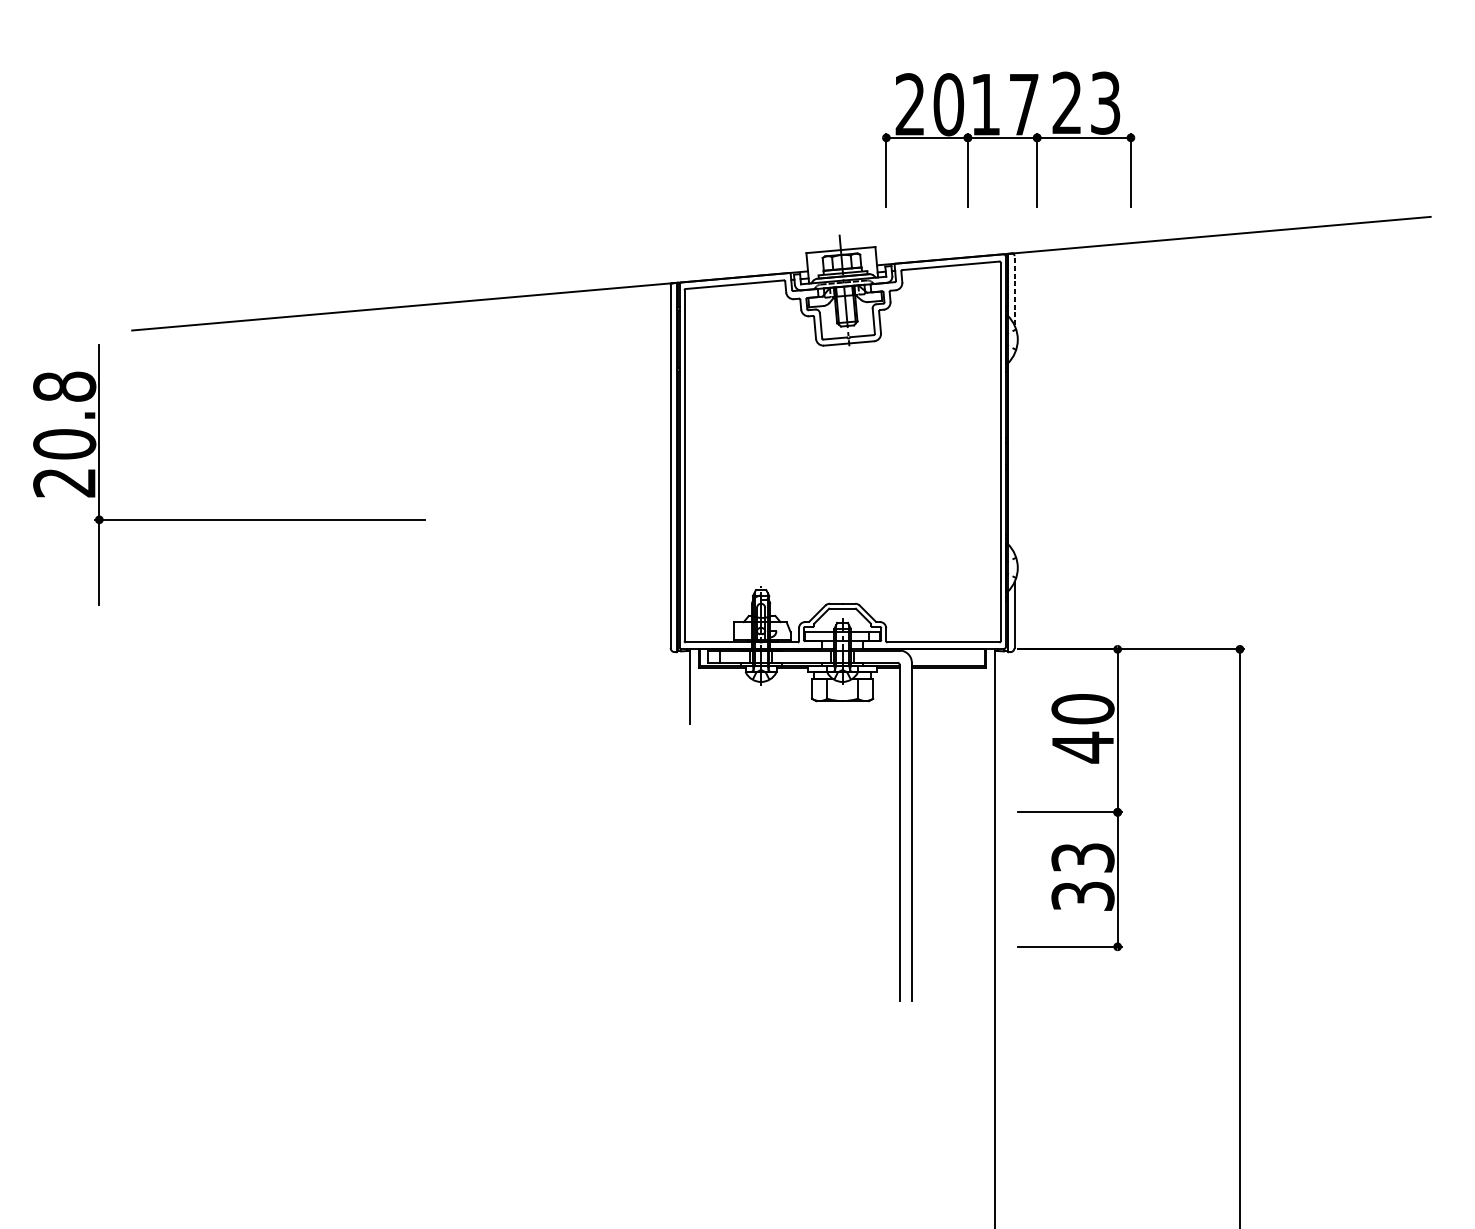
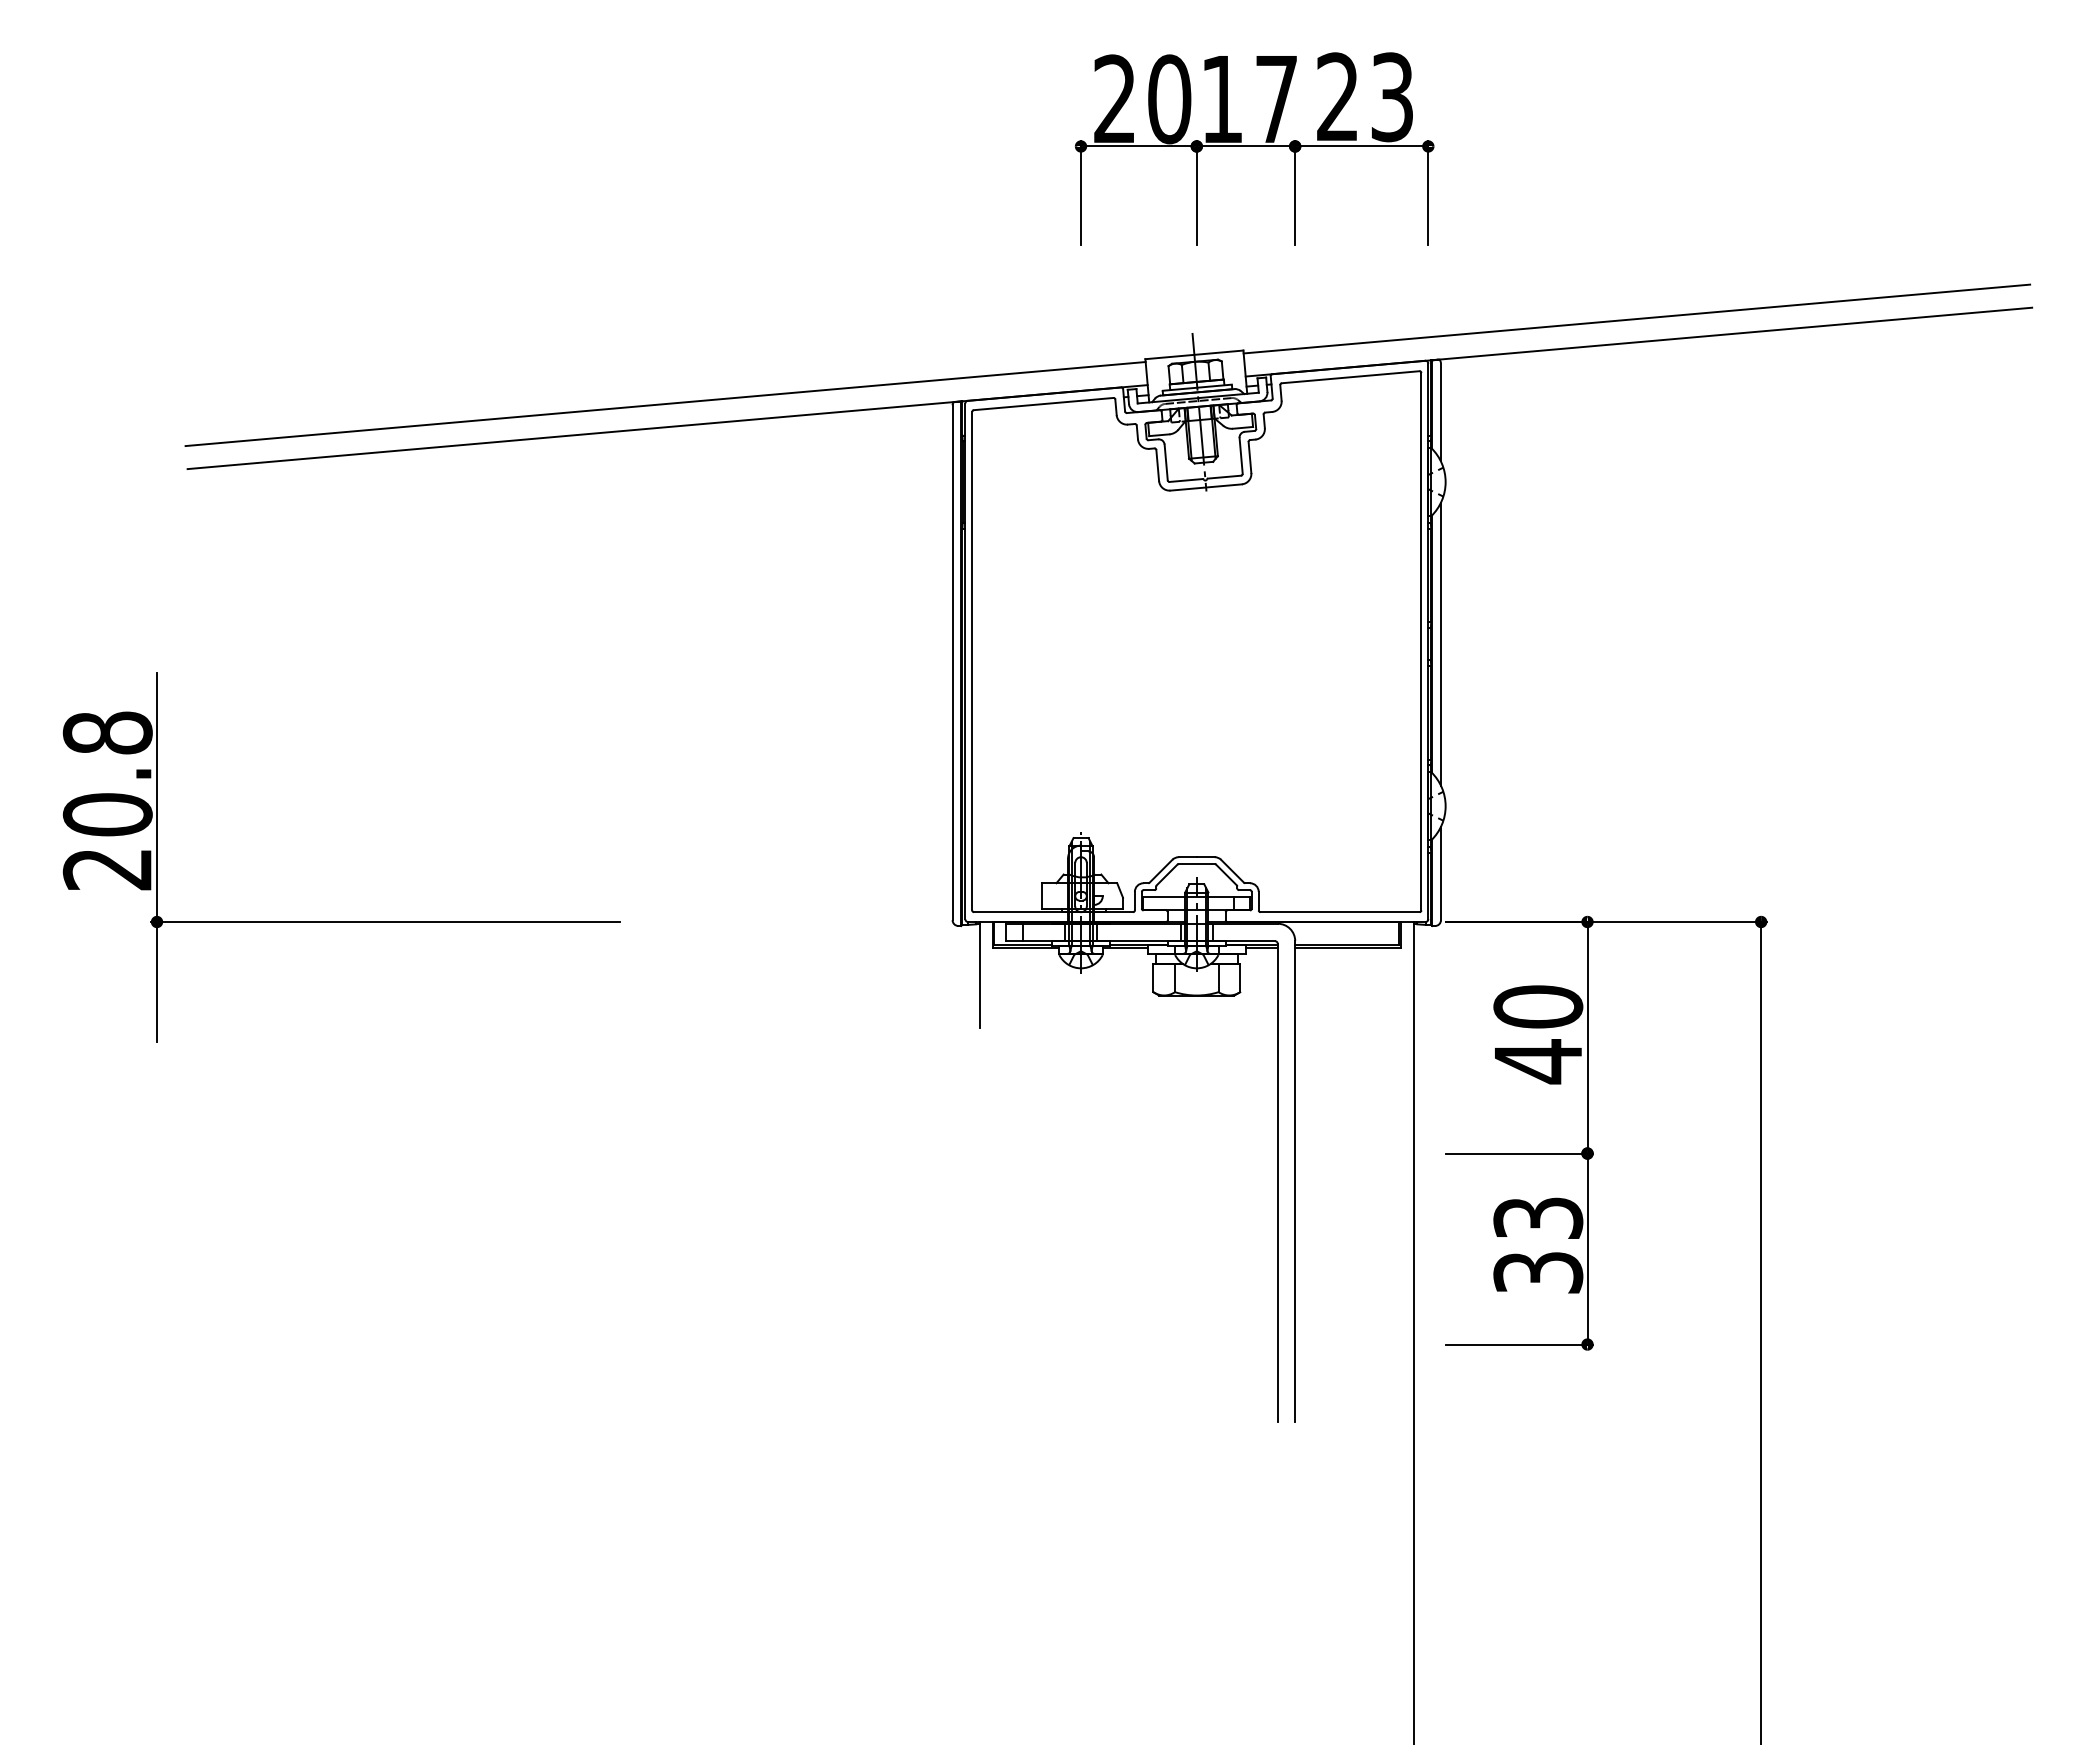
part: (1008, 139) -> (1254, 148), moved
line: (1152, 224) -> (1636, 318), added
line: (468, 285) -> (665, 404), added
line: (1014, 290) -> (1440, 412), dashed -> solid
line: (1014, 453) -> (1440, 643), added
part: (229, 519) -> (341, 921), moved

